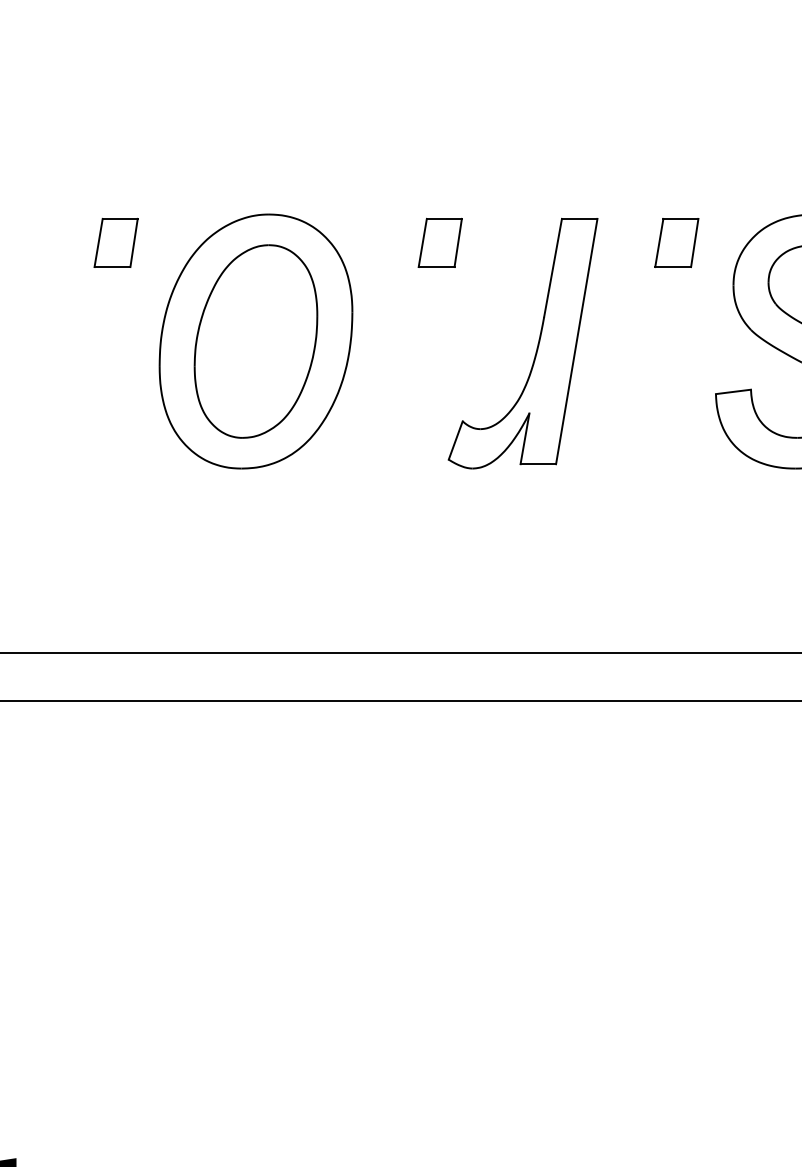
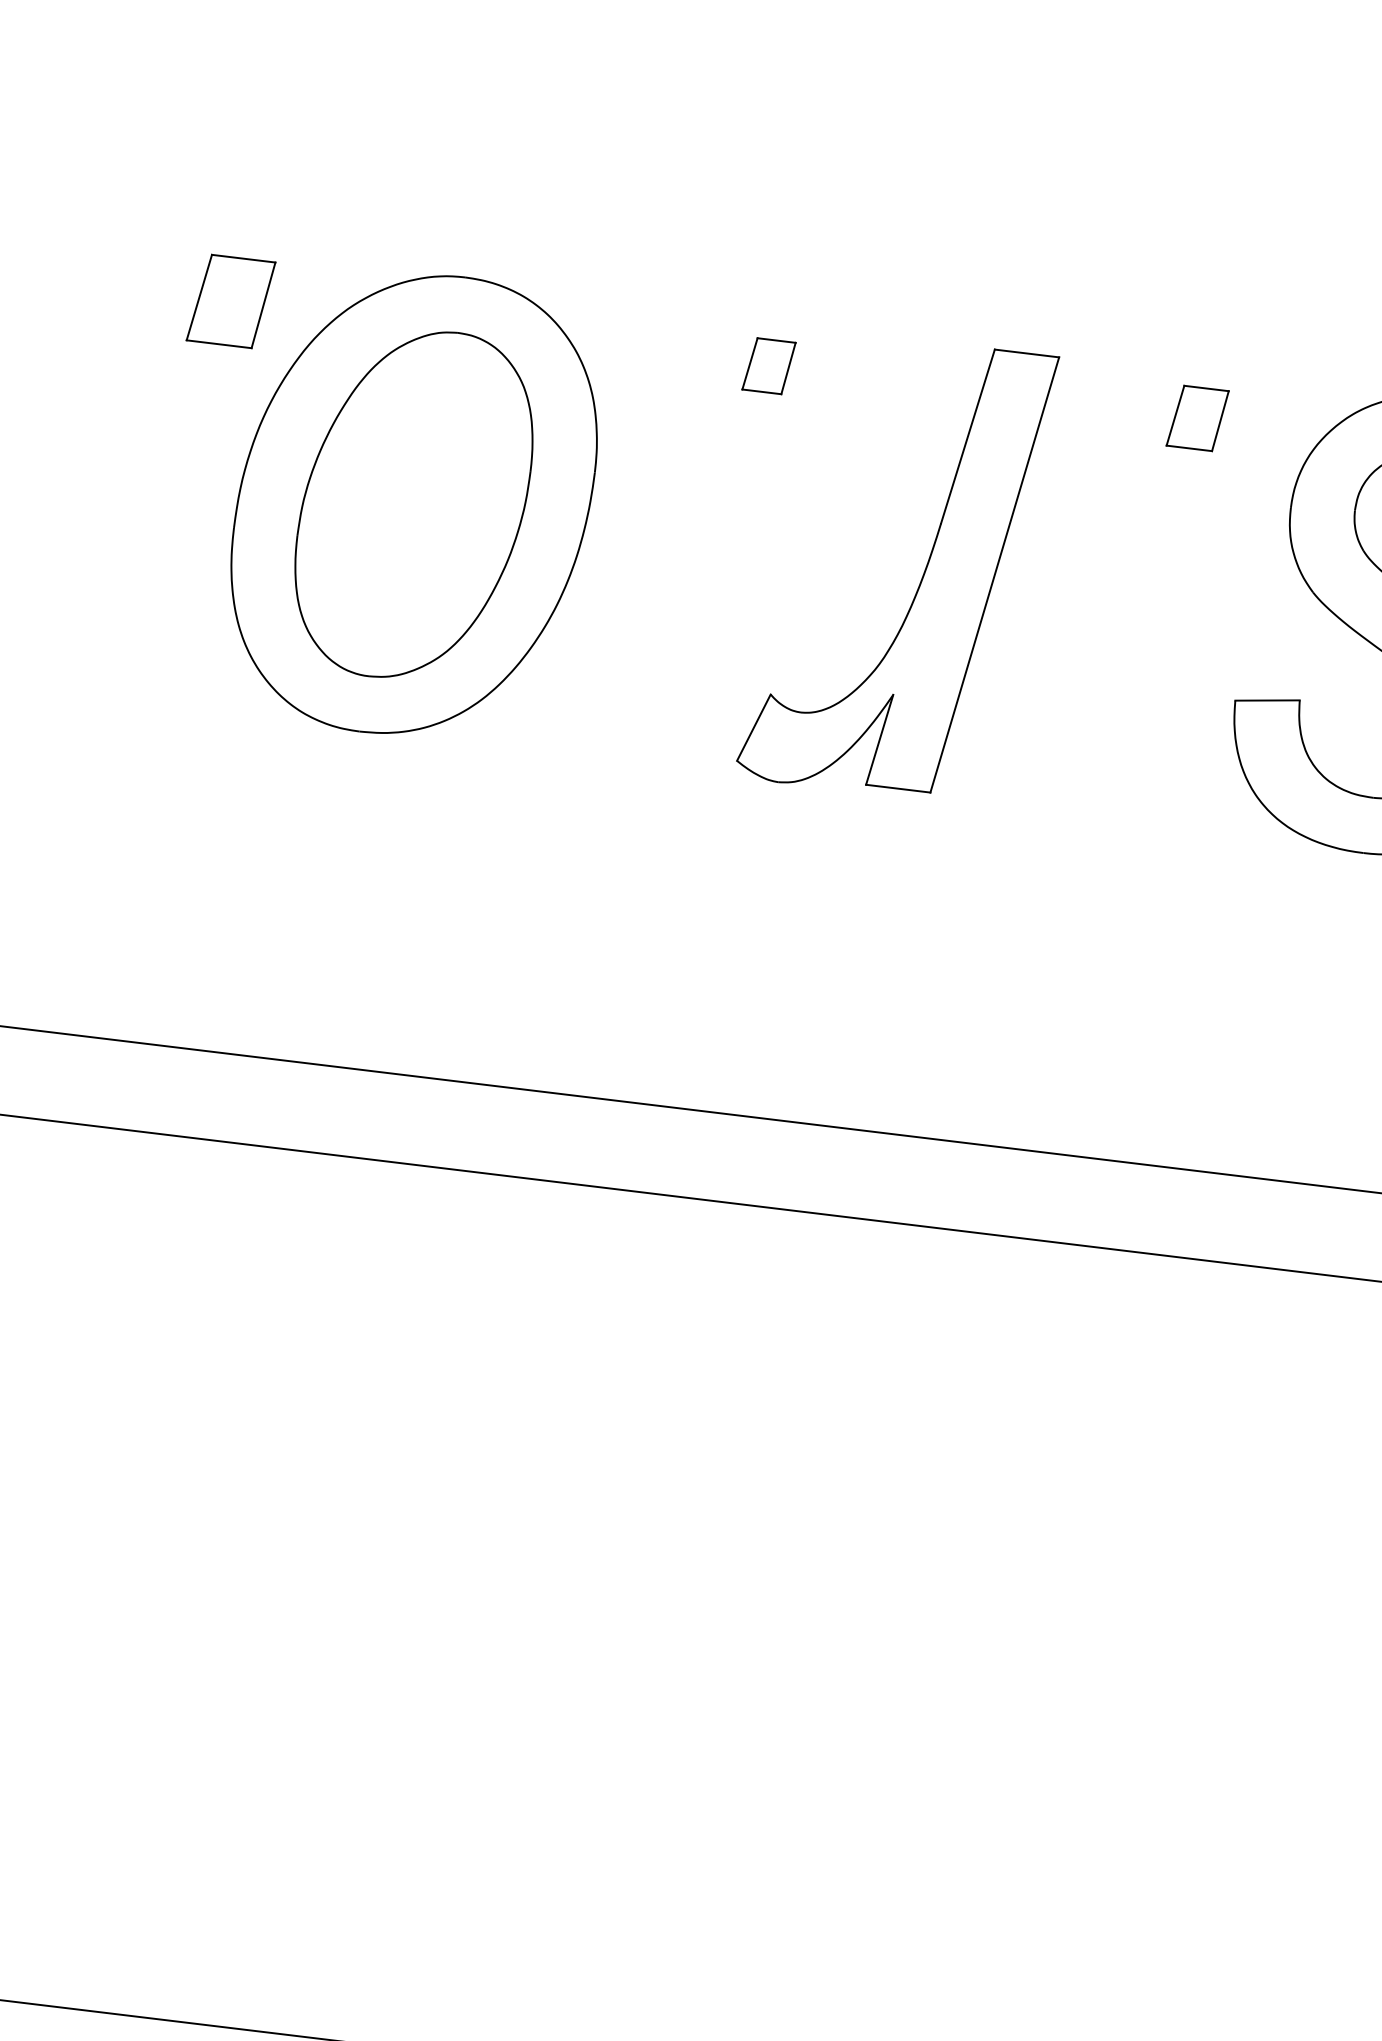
part: (115, 242) -> (229, 300), moved
part: (439, 242) -> (767, 365), size x0.6
part: (676, 242) -> (1197, 417), size x0.7

